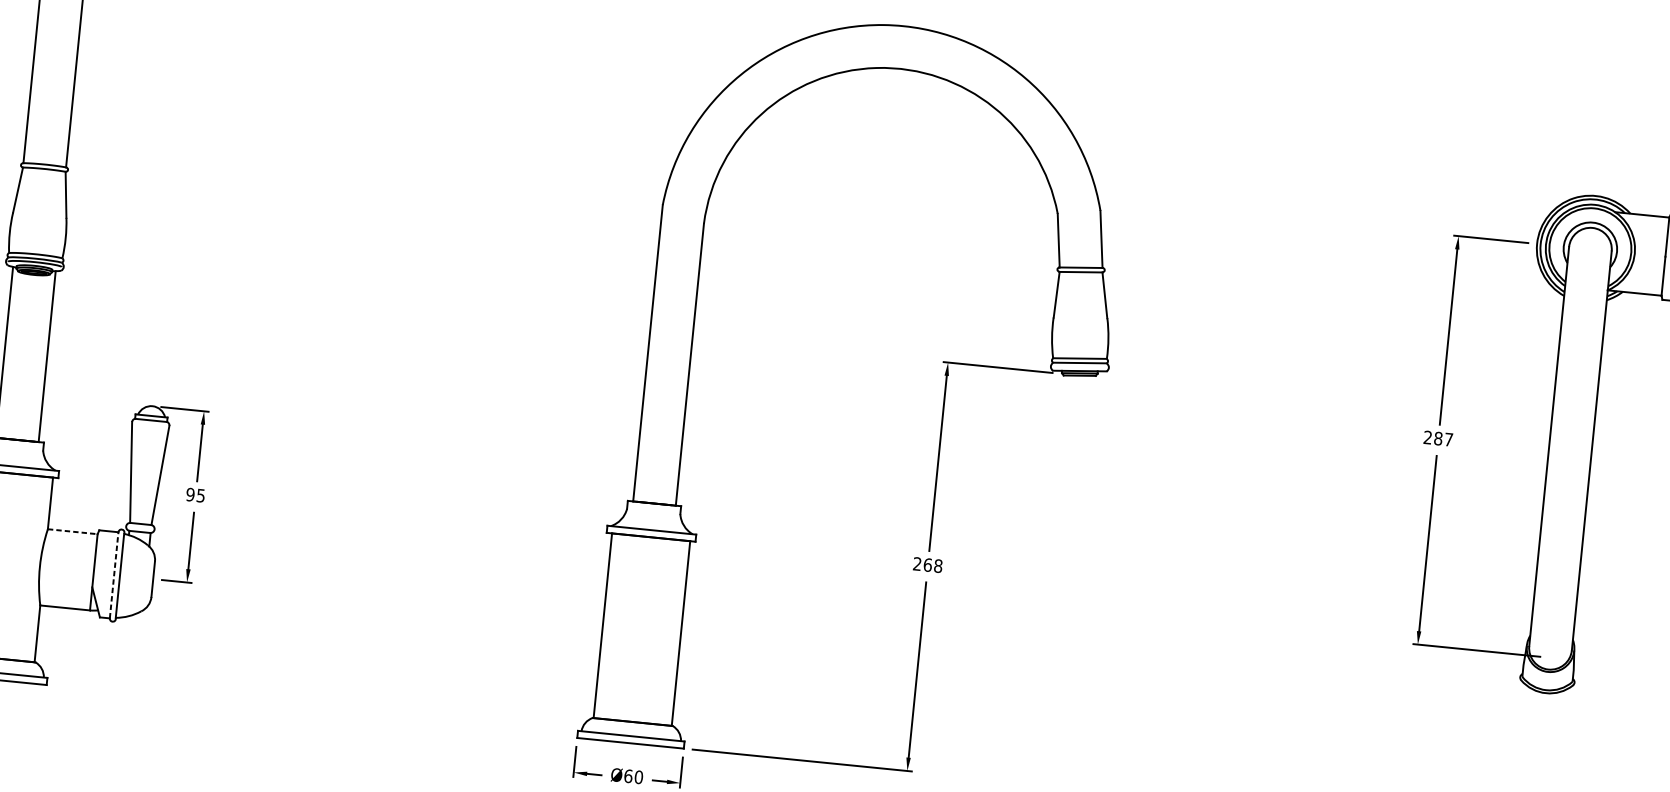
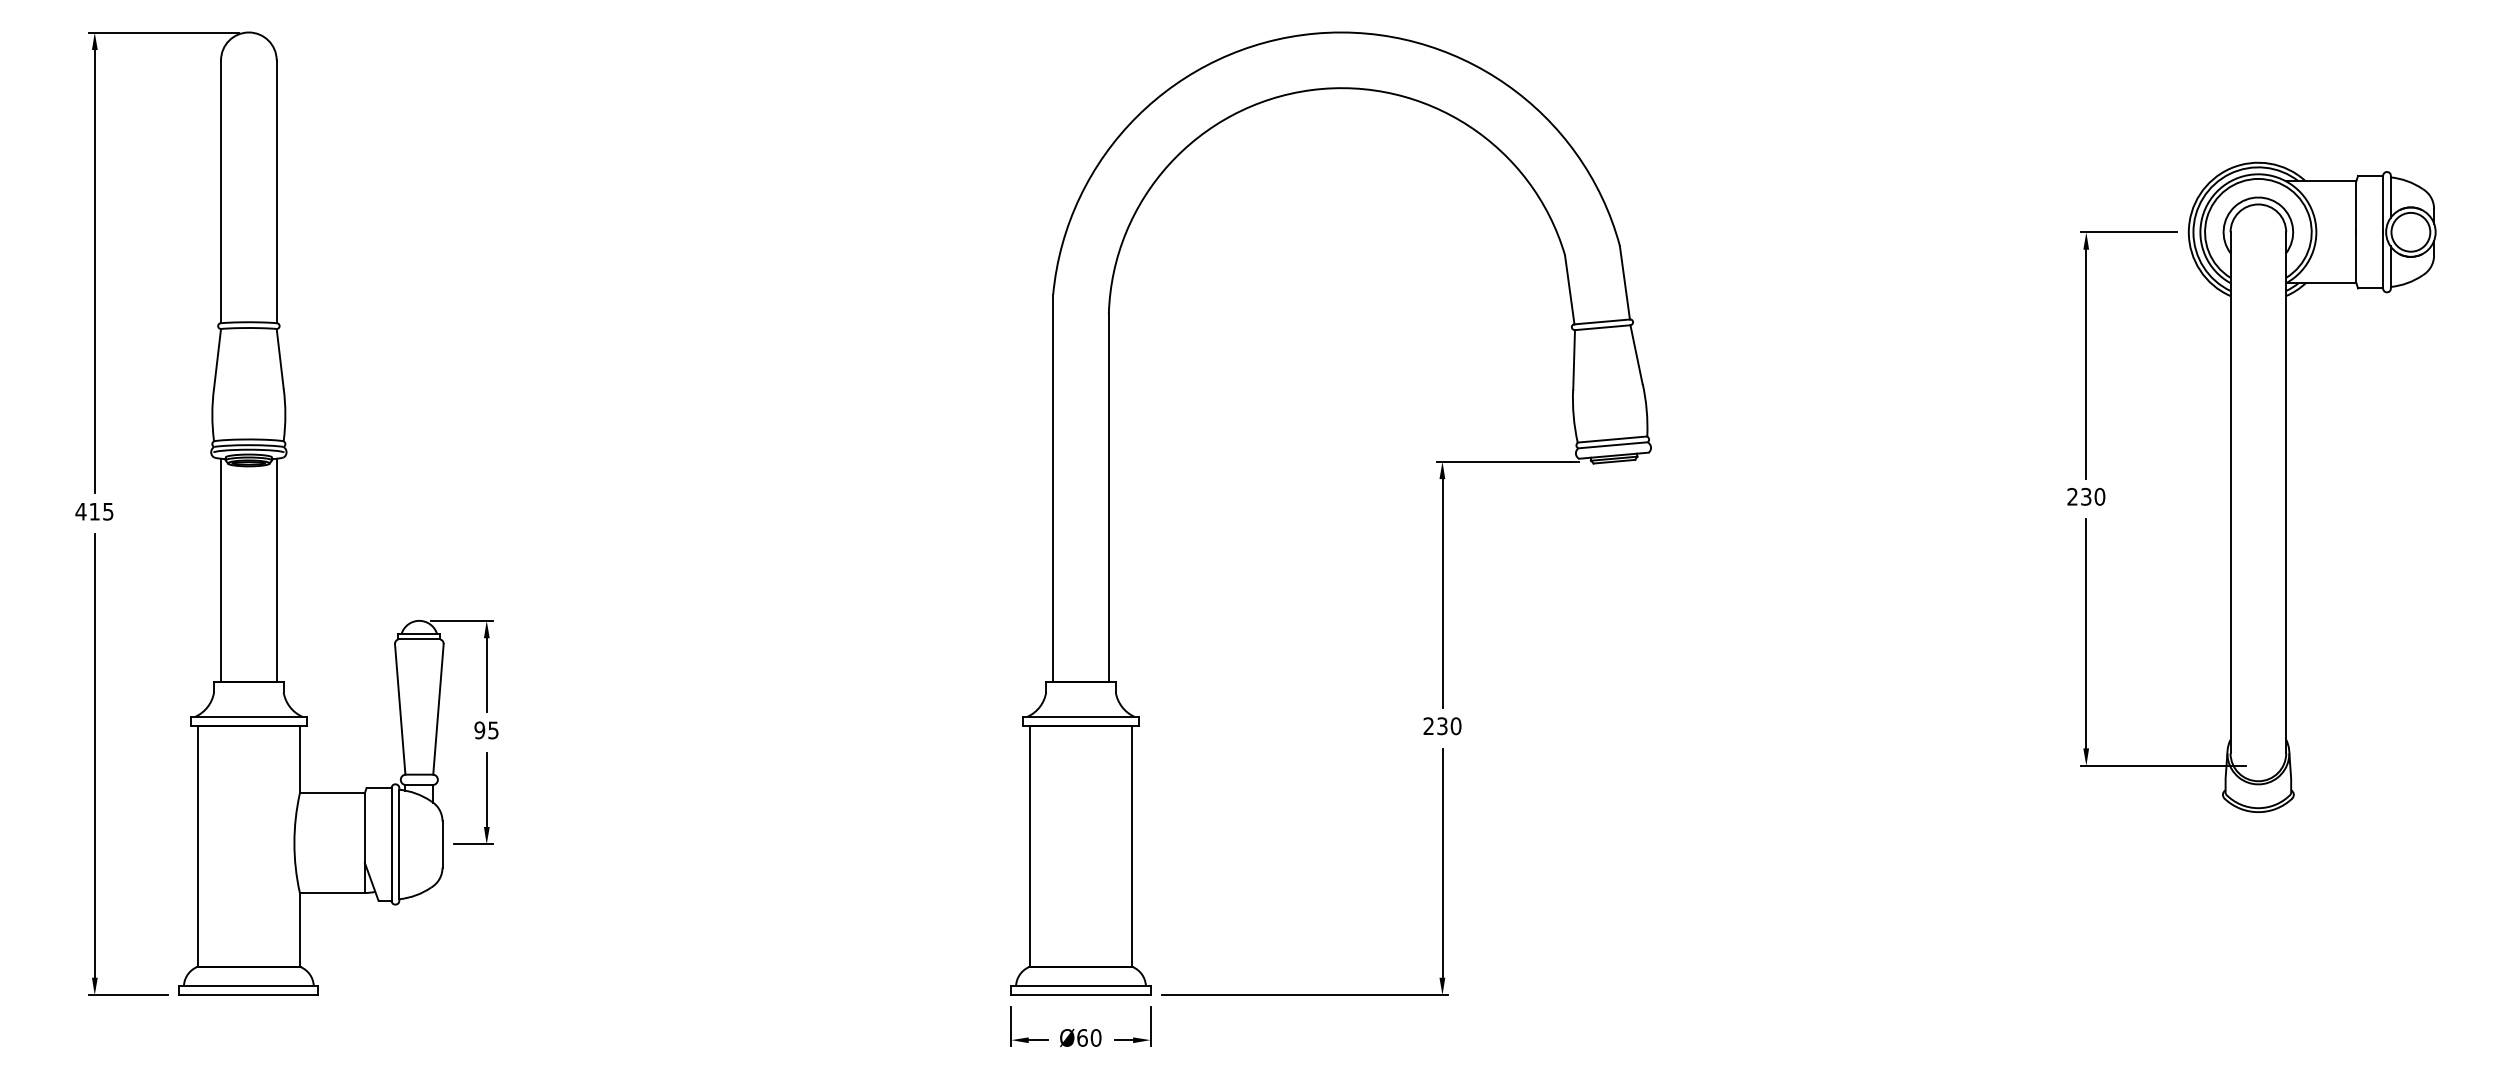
text: (1443, 438) -> (2093, 496), 287 -> 230
line: (72, 531) -> (332, 793), dashed -> solid
text: (933, 565) -> (1449, 726), 268 -> 230
line: (114, 574) -> (391, 843), dashed -> solid

